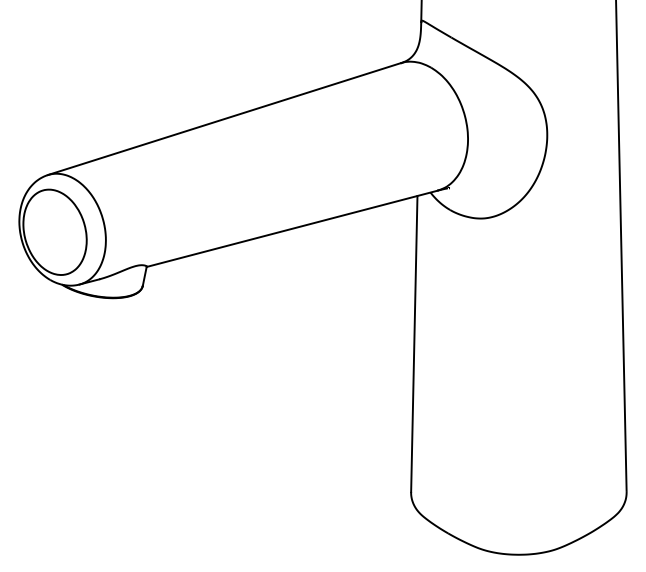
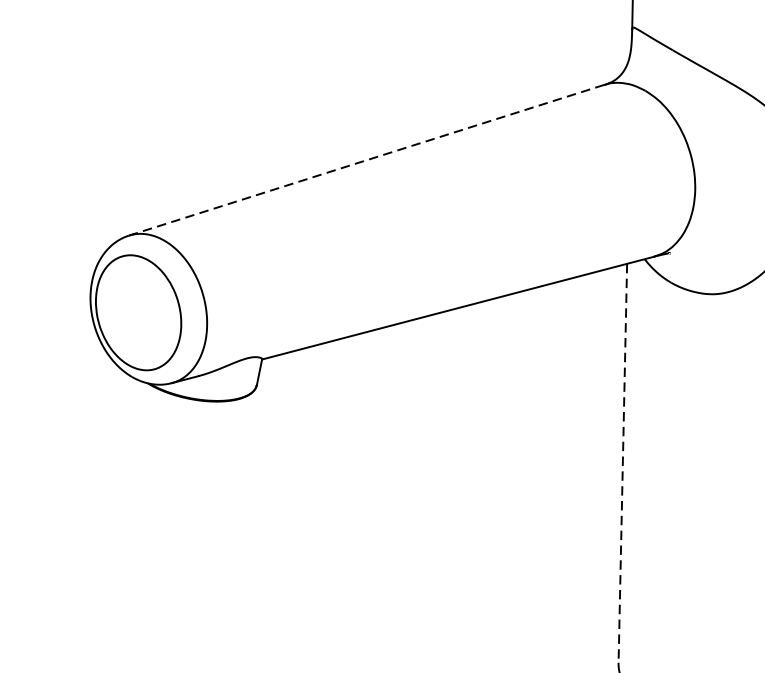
line: (224, 119) -> (366, 160), solid -> dashed
line: (414, 344) -> (623, 464), solid -> dashed

